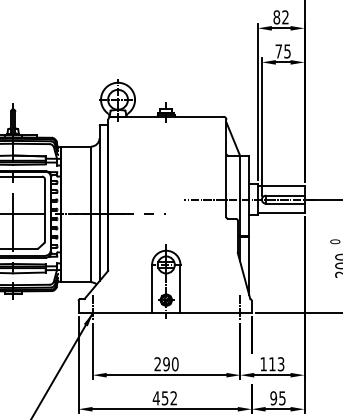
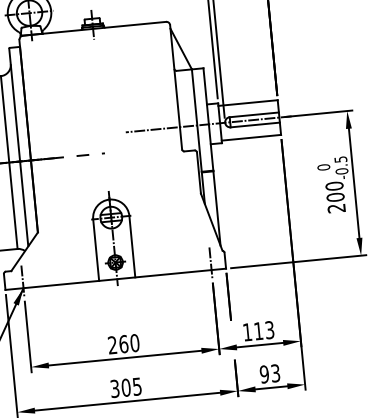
text: (166, 364) -> (123, 344), 290 -> 260
text: (282, 397) -> (275, 372), 95 -> 93
text: (164, 398) -> (125, 388), 452 -> 305

